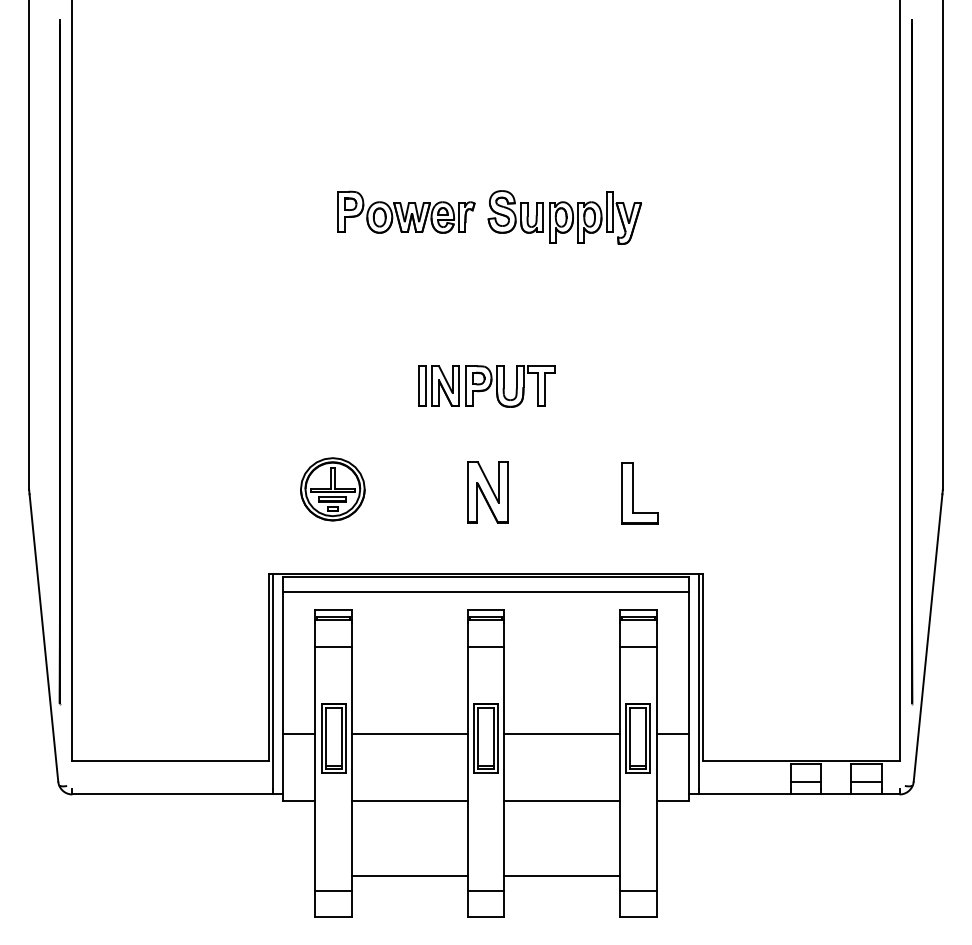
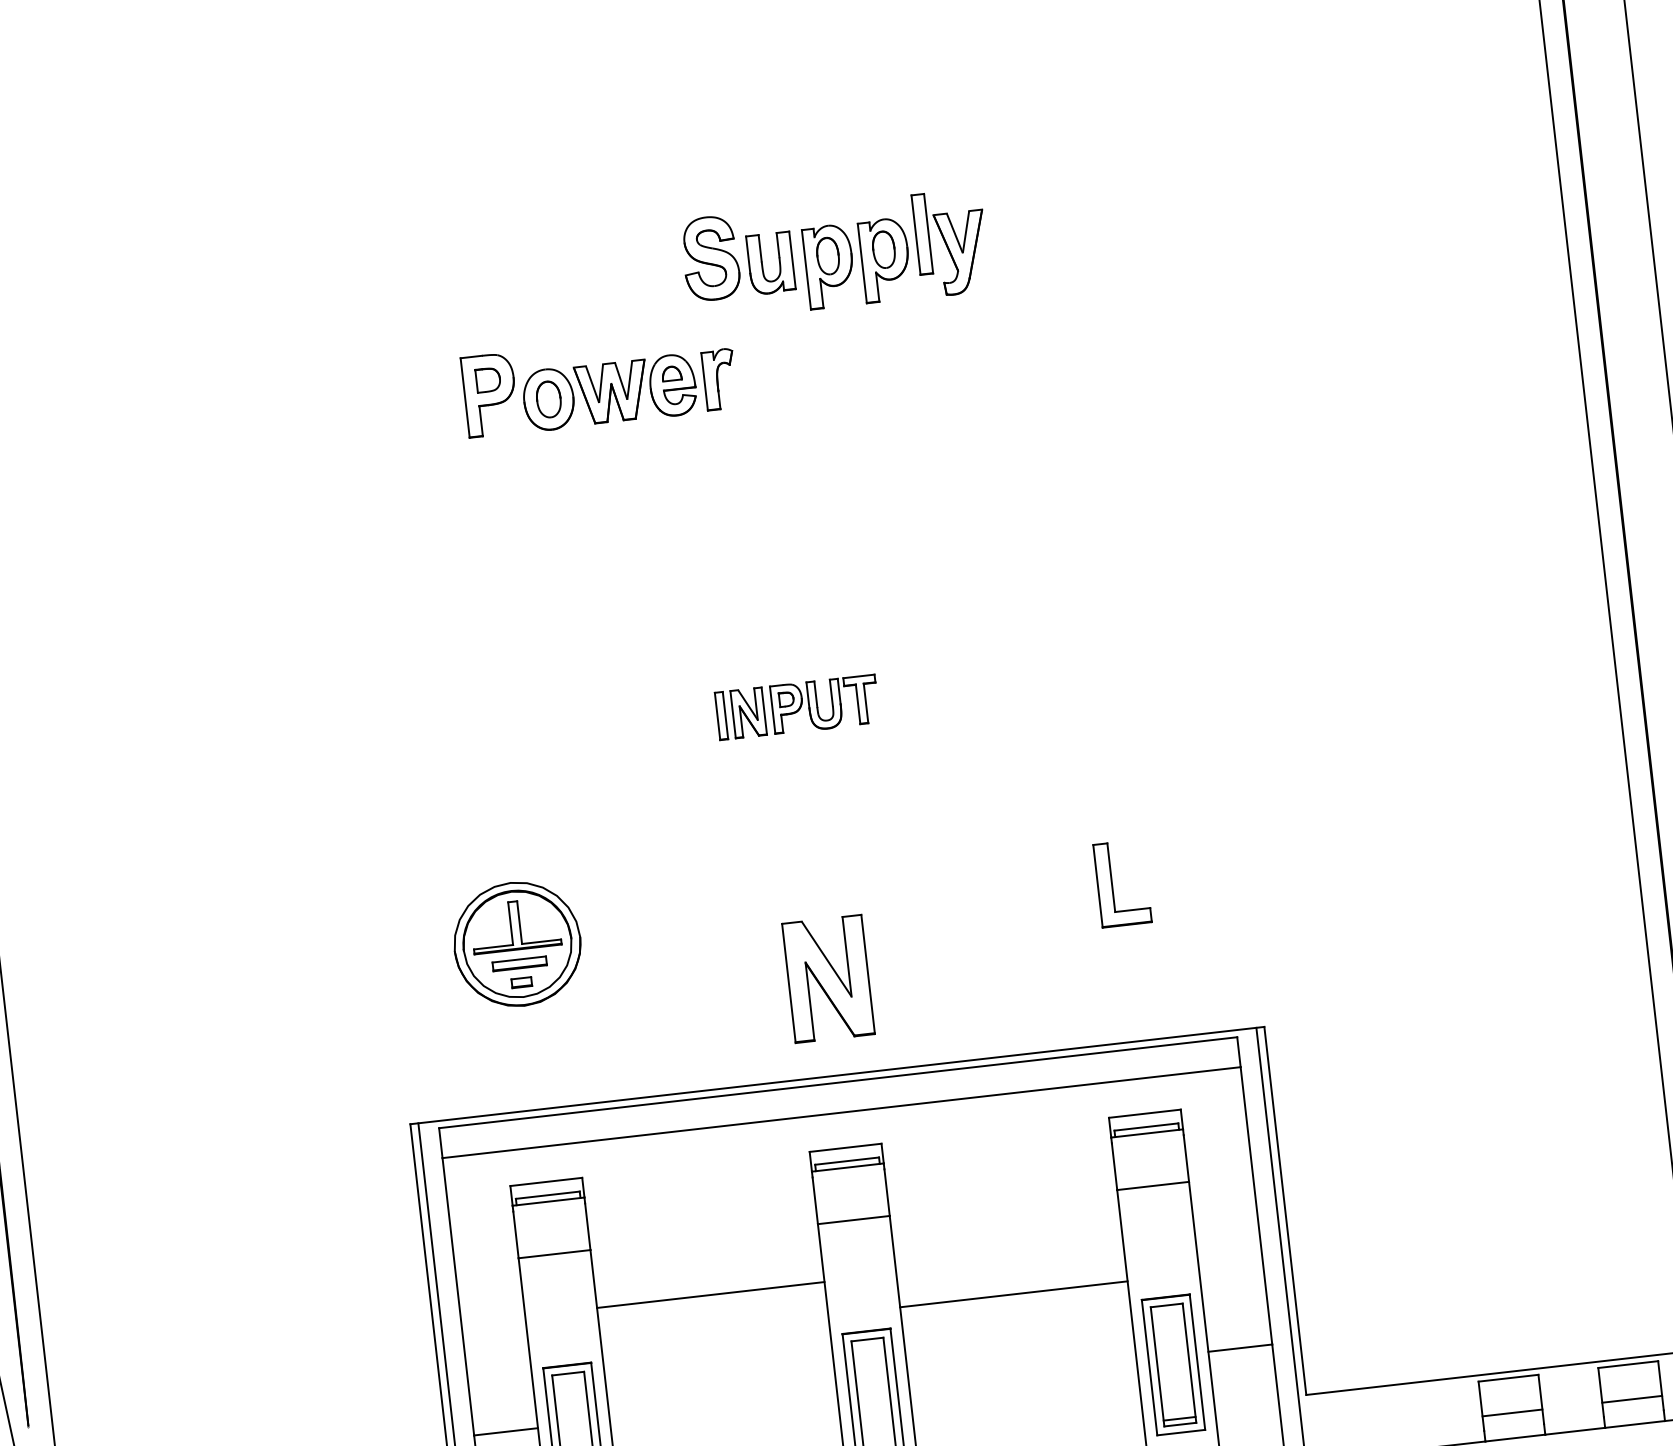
part: (564, 217) -> (834, 255), moved
part: (486, 386) -> (796, 707), size x0.6
part: (487, 492) -> (827, 978), moved
part: (639, 493) -> (1121, 883), size x0.7
line: (409, 733) -> (710, 1294), moved
line: (562, 733) -> (1014, 1294), moved

